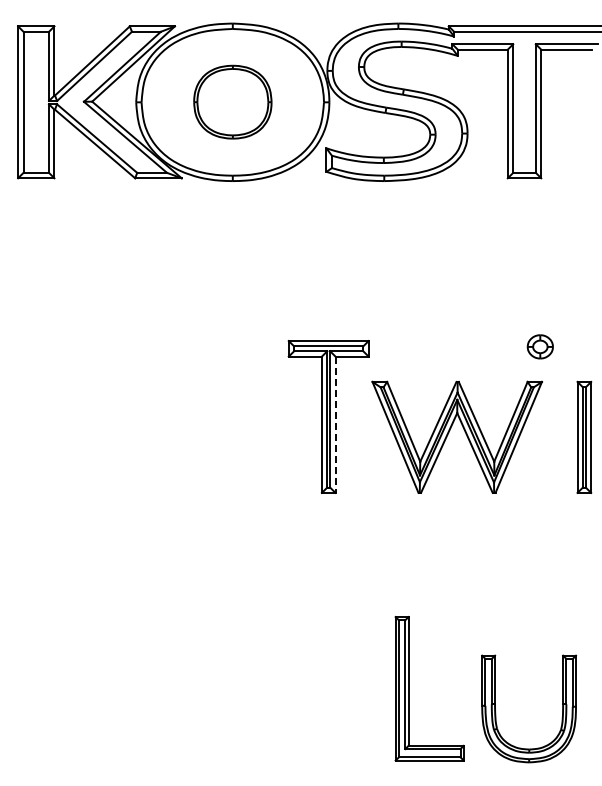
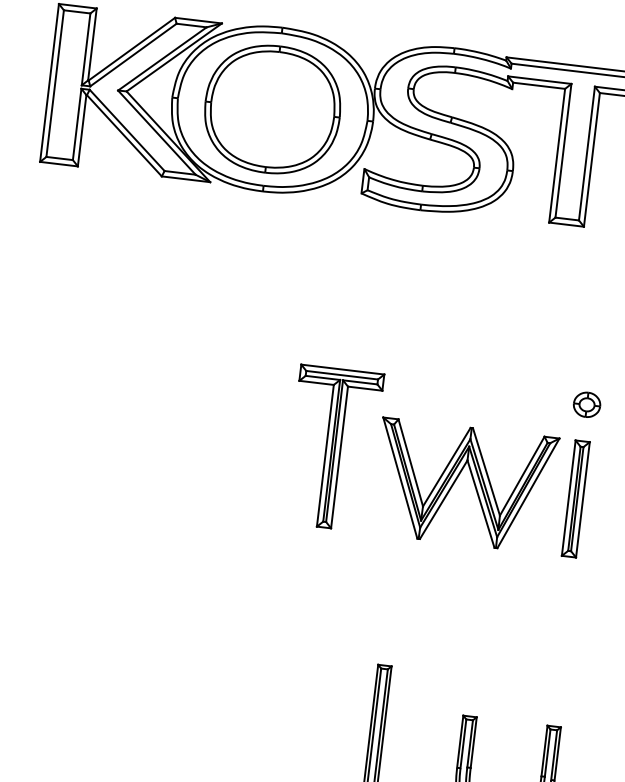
part: (232, 101) -> (272, 108), size x1.67
part: (539, 346) -> (586, 404), moved
line: (335, 425) -> (339, 458), dashed -> solid
part: (584, 436) -> (576, 498), moved

